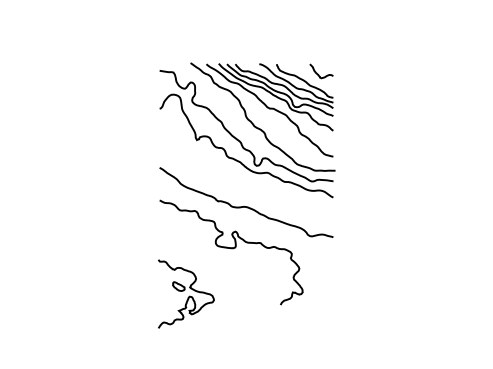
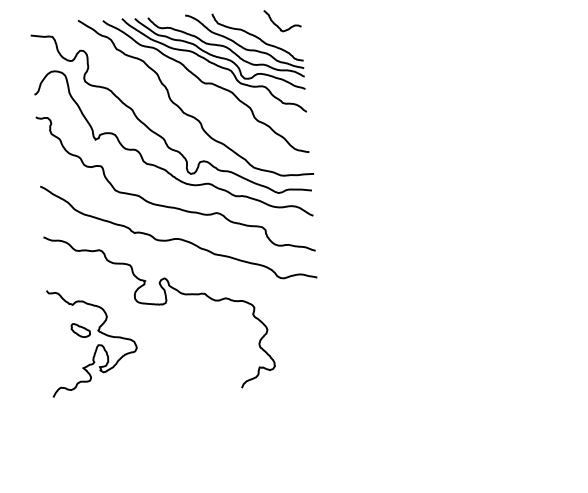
curve: (244, 185) -> (173, 205), added
part: (186, 293) -> (93, 340), moved

